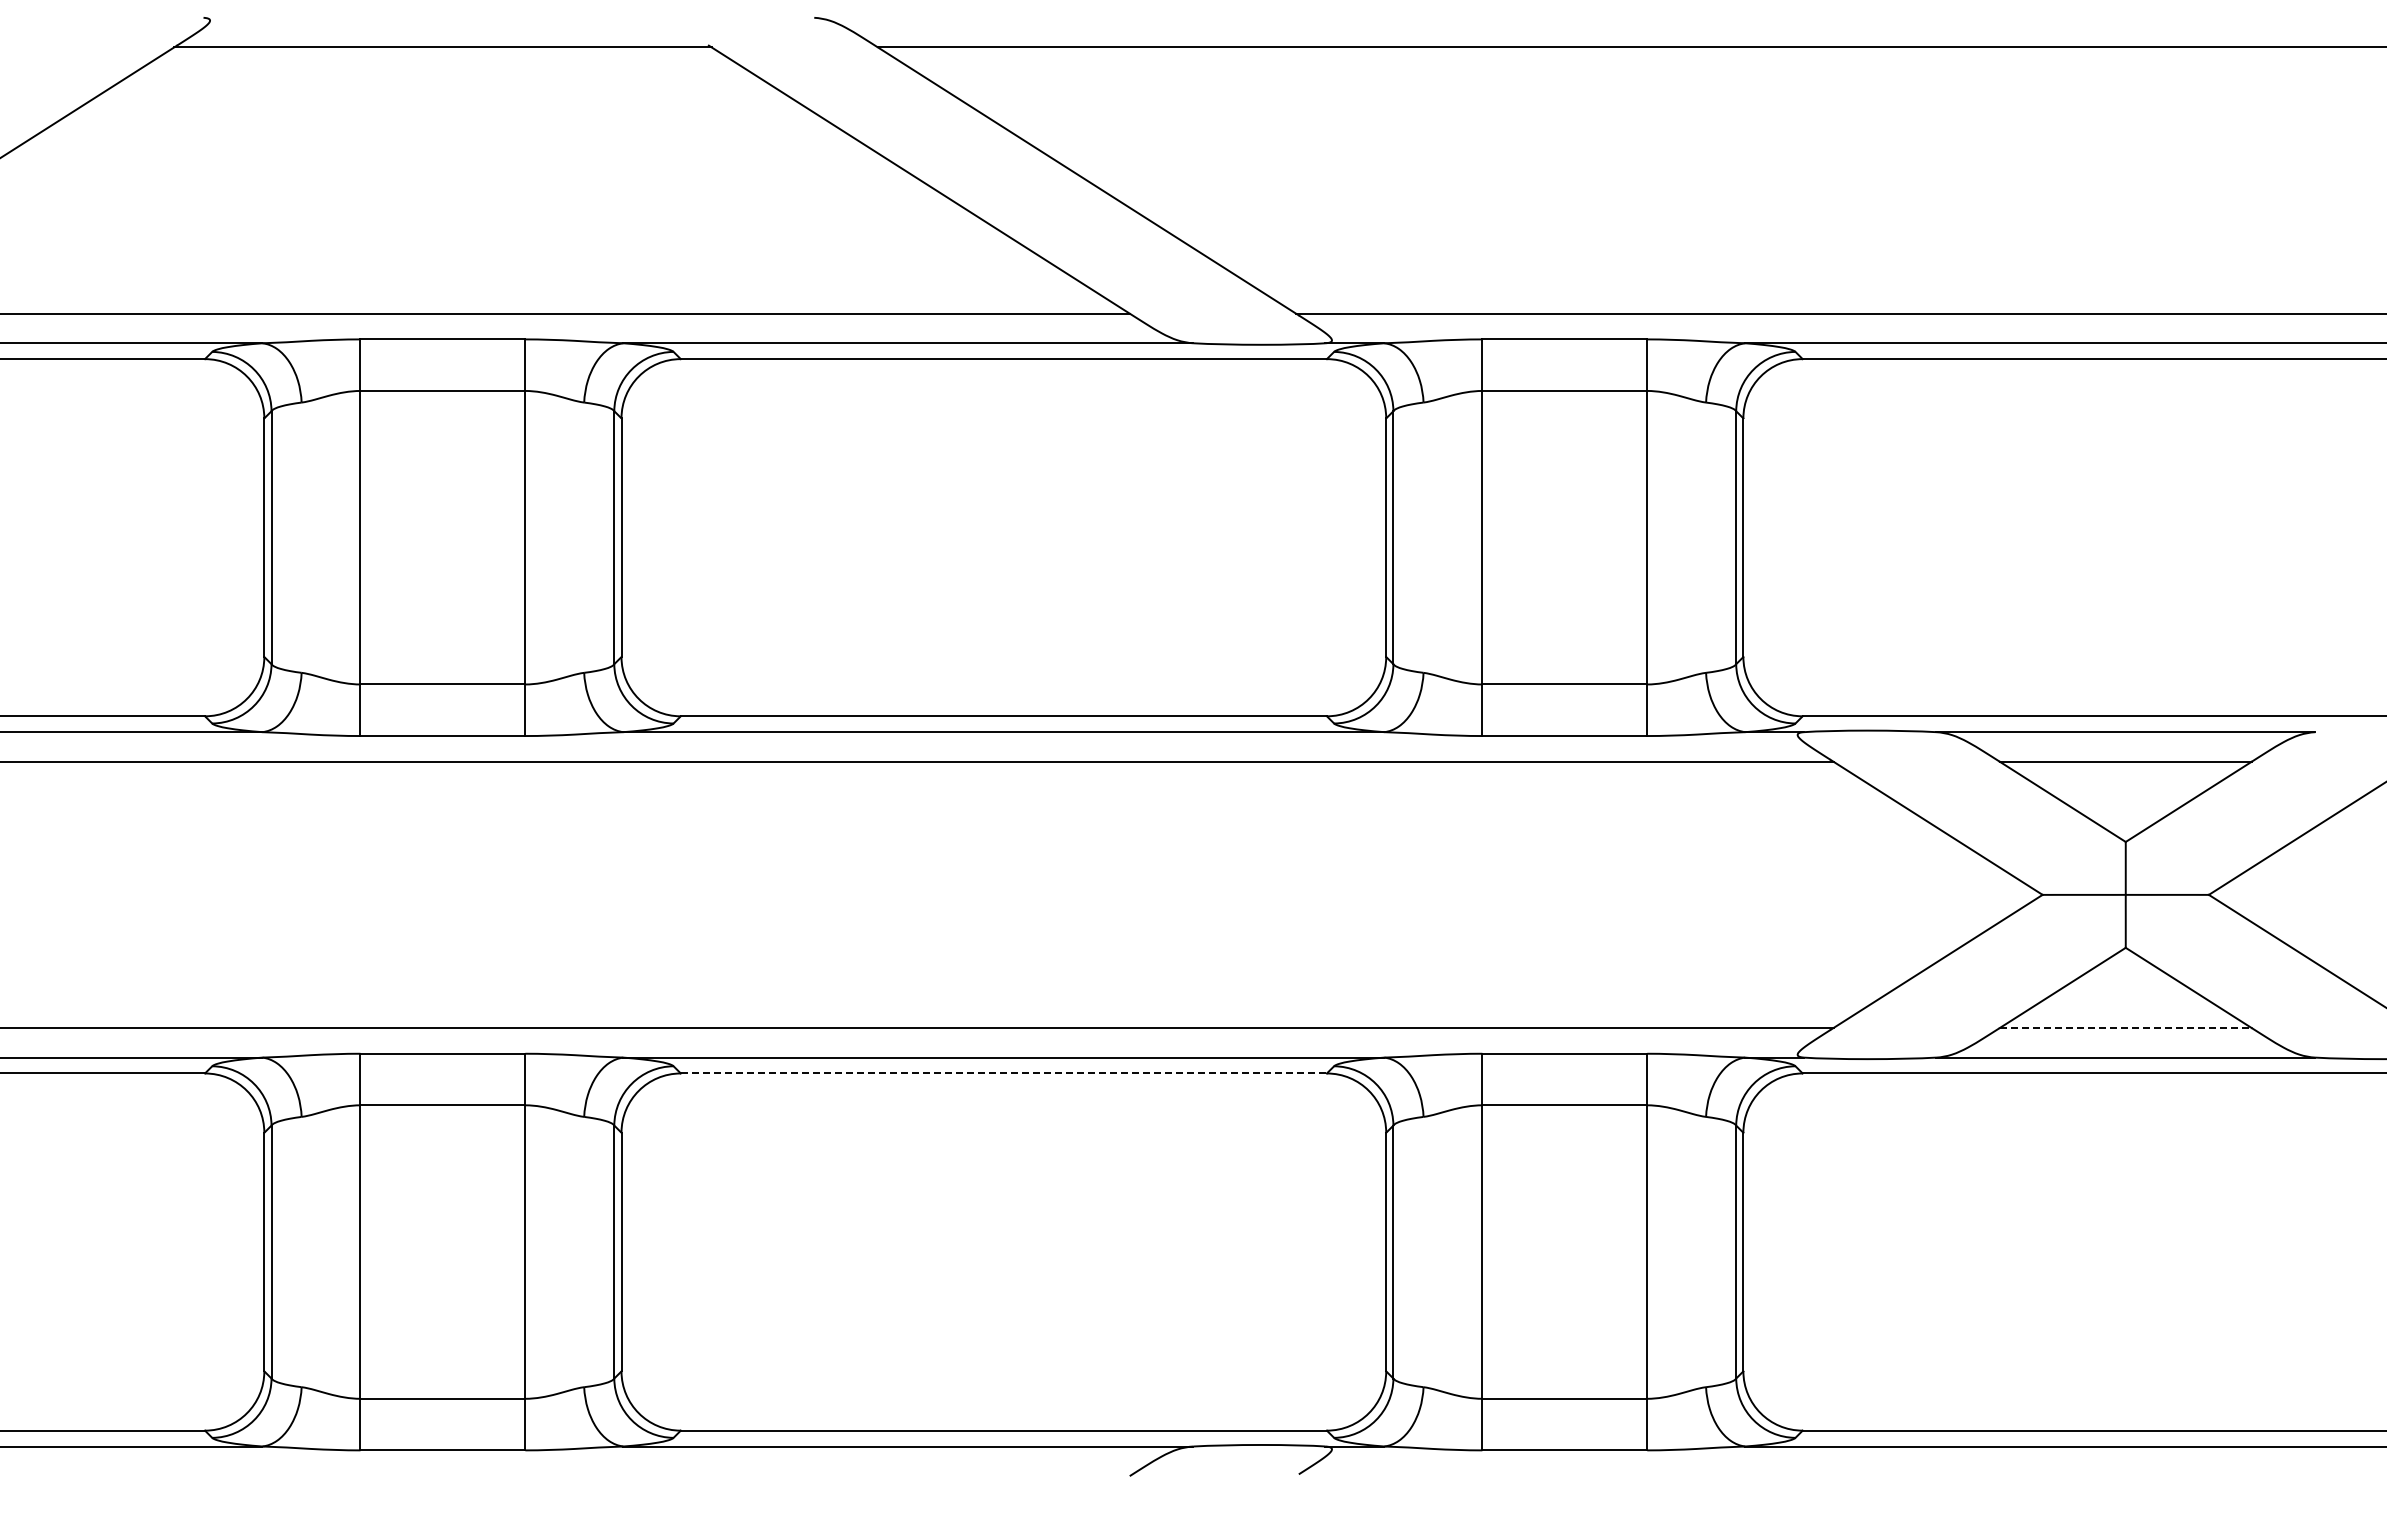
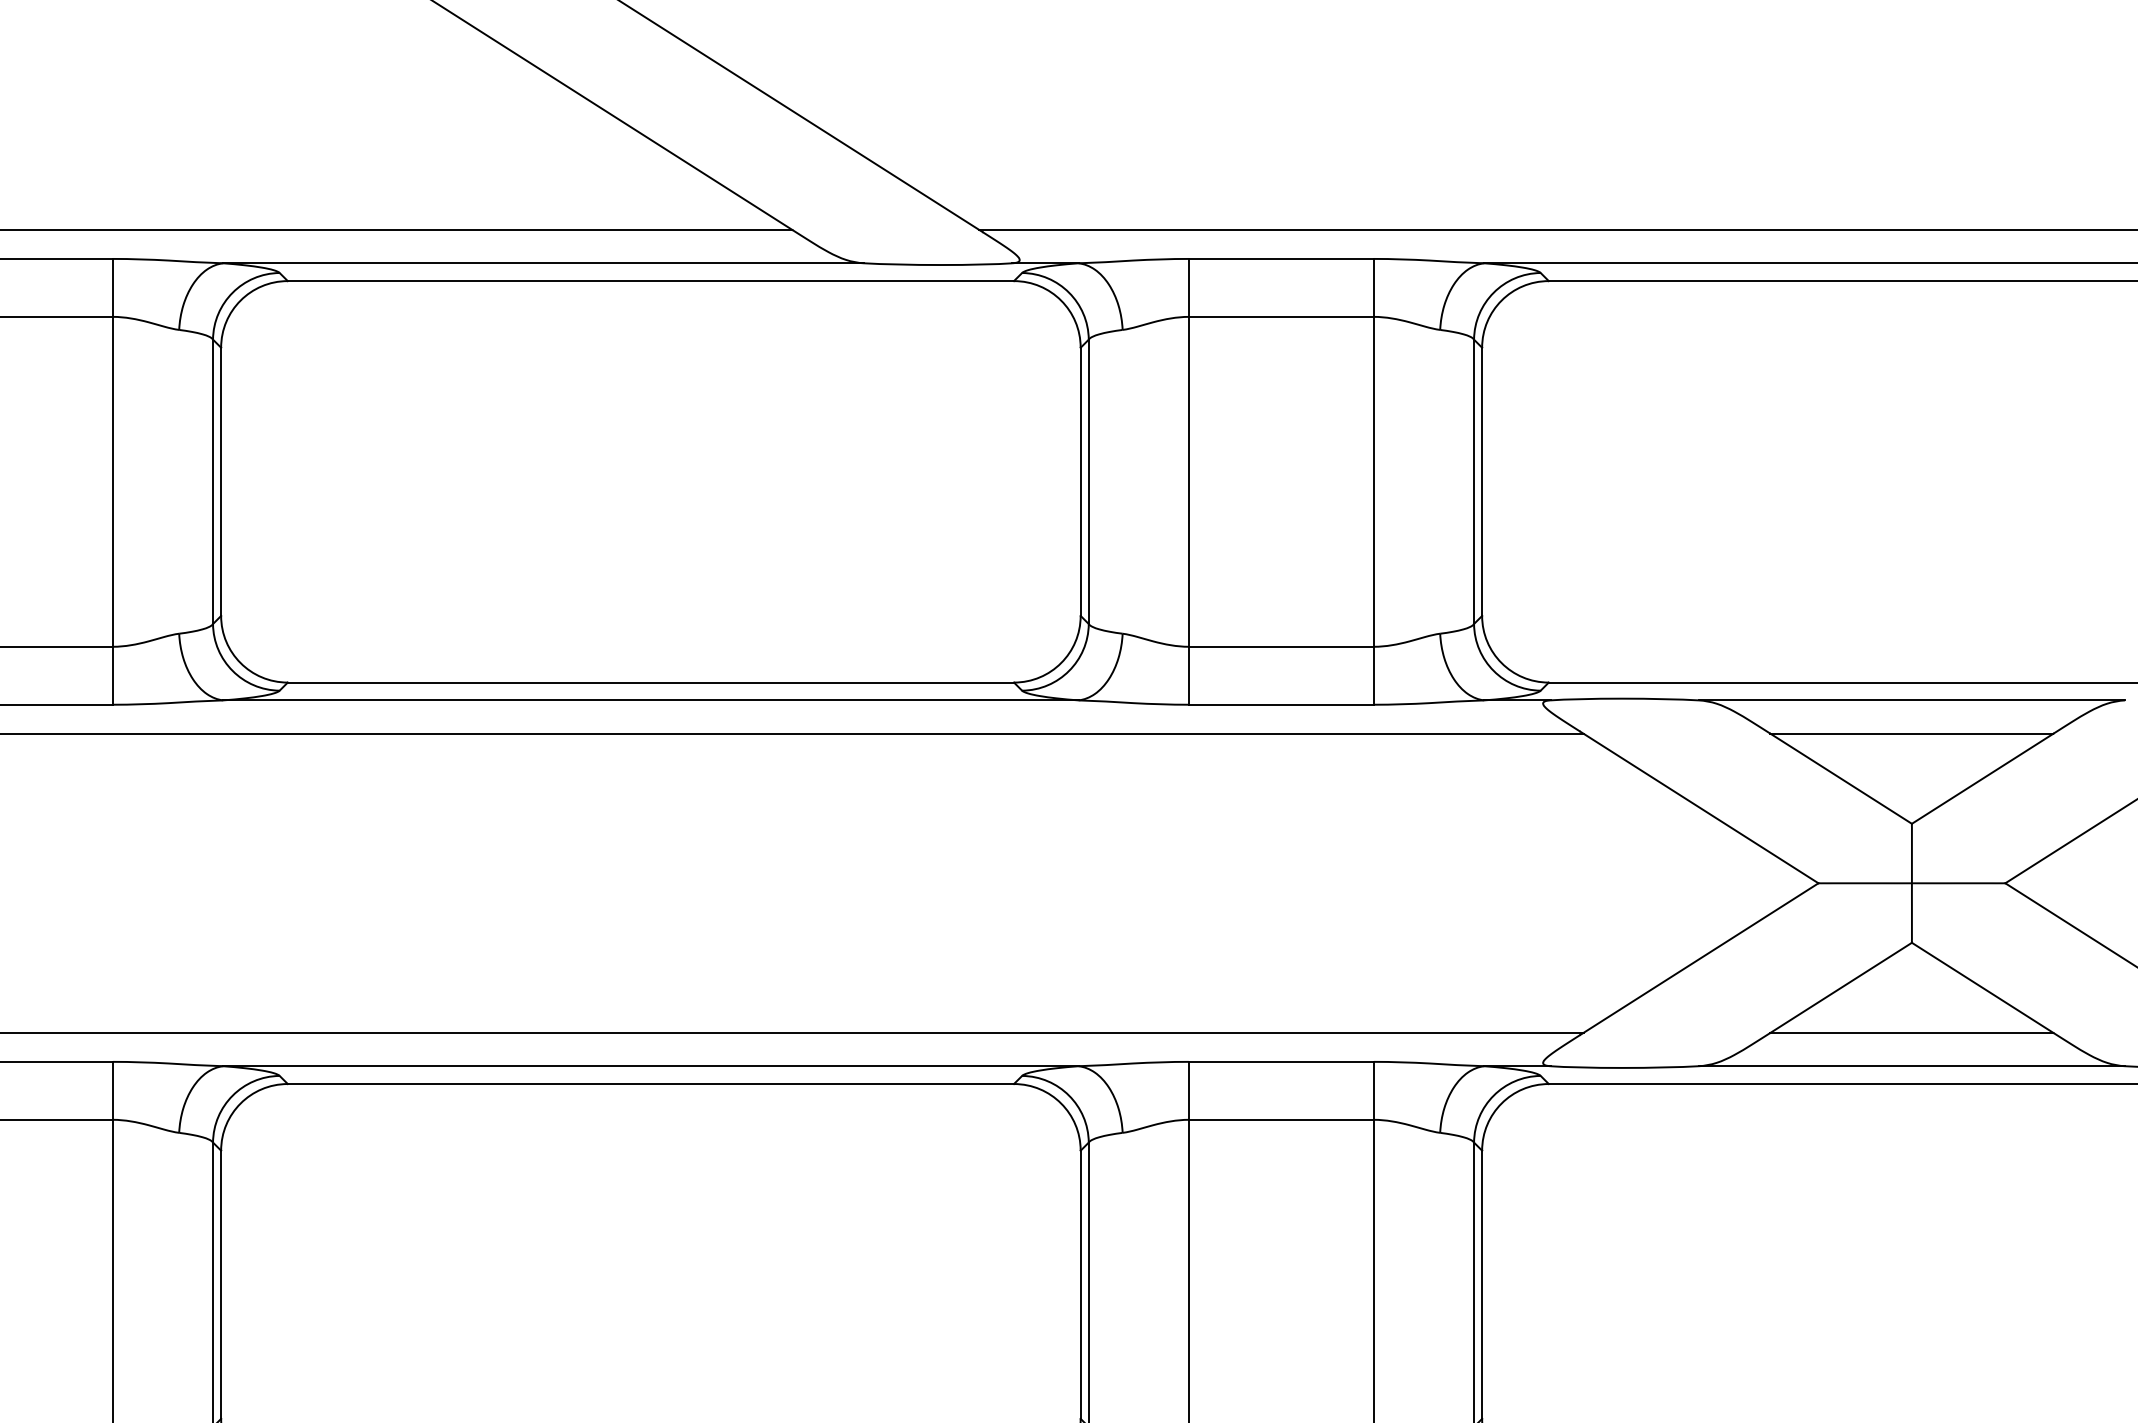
line: (2125, 1027) -> (1911, 1032), dashed -> solid
line: (1004, 1073) -> (651, 1084), dashed -> solid

